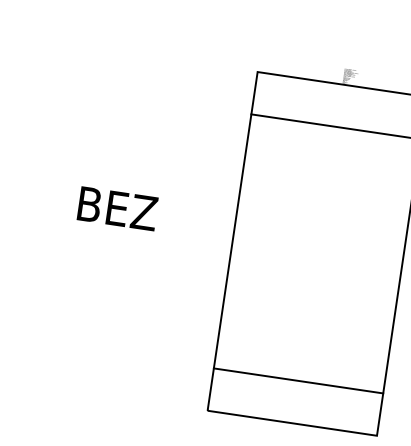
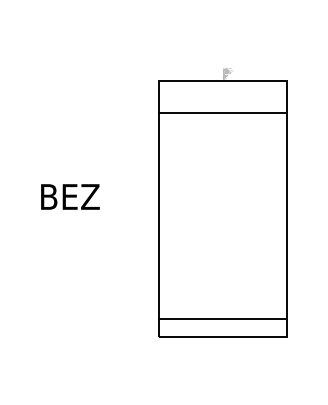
line: (298, 380) -> (222, 318), moved

